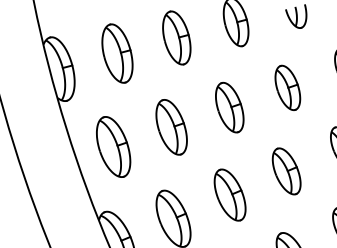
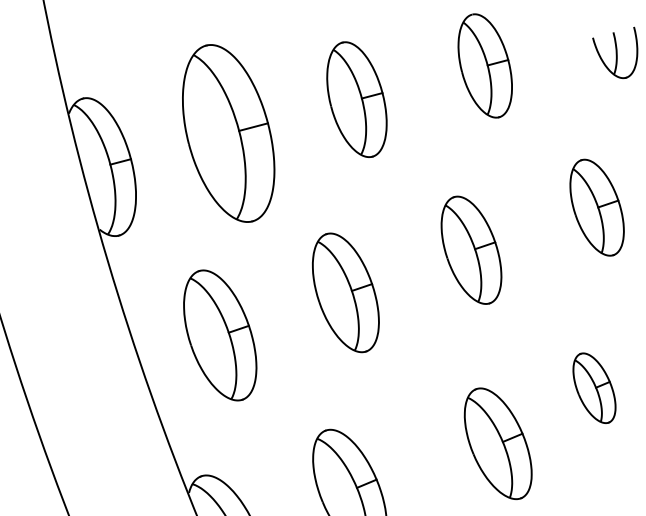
part: (117, 53) -> (228, 133), size x1.4
part: (286, 171) -> (594, 388), size x0.7
part: (229, 194) -> (496, 442), moved

